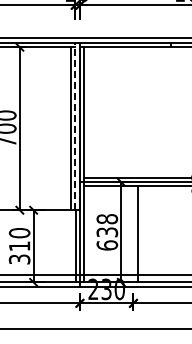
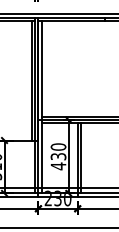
line: (75, 126) -> (35, 79), dashed -> solid
text: (107, 232) -> (58, 156), 638 -> 430
line: (133, 236) -> (77, 159), added

